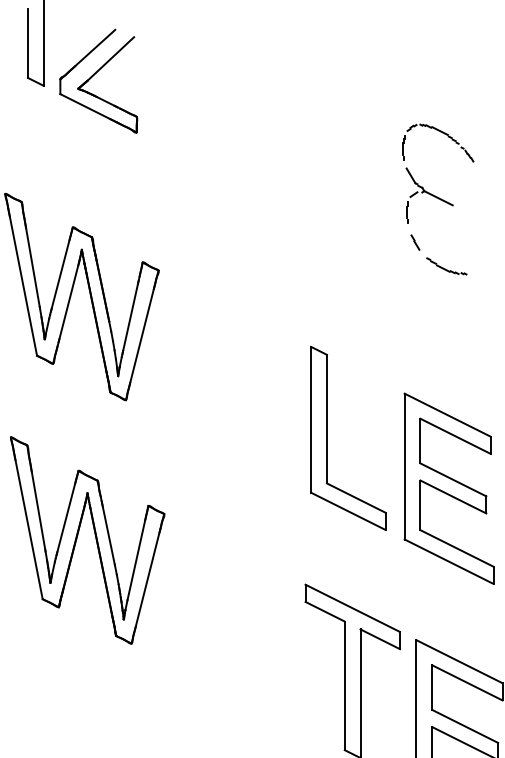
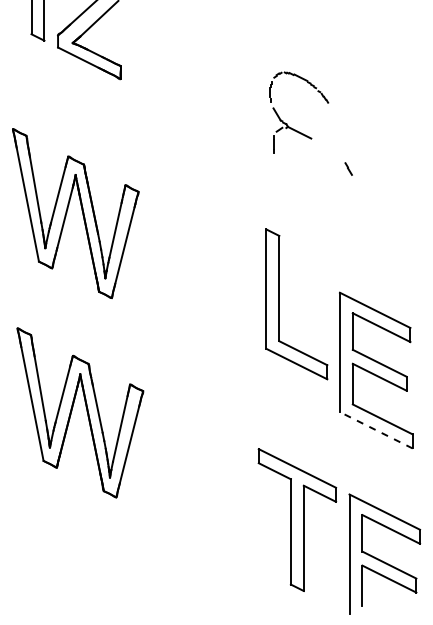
part: (423, 186) -> (287, 123), moved
part: (446, 266) -> (374, 188), removed
part: (327, 438) -> (279, 304), moved
line: (449, 561) -> (376, 430), solid -> dashed

